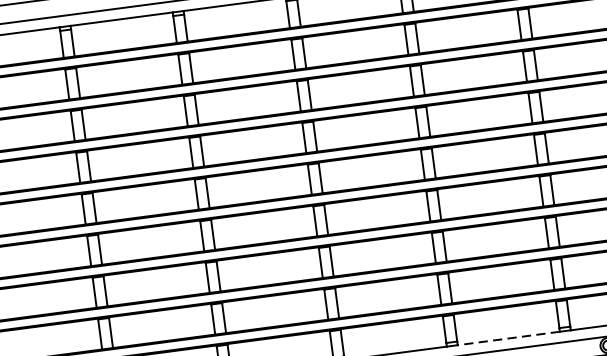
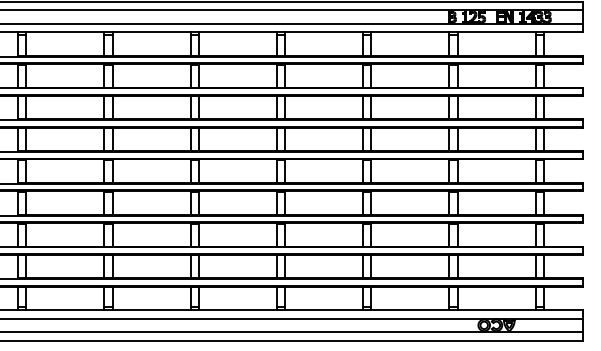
line: (508, 338) -> (410, 310), dashed -> solid

